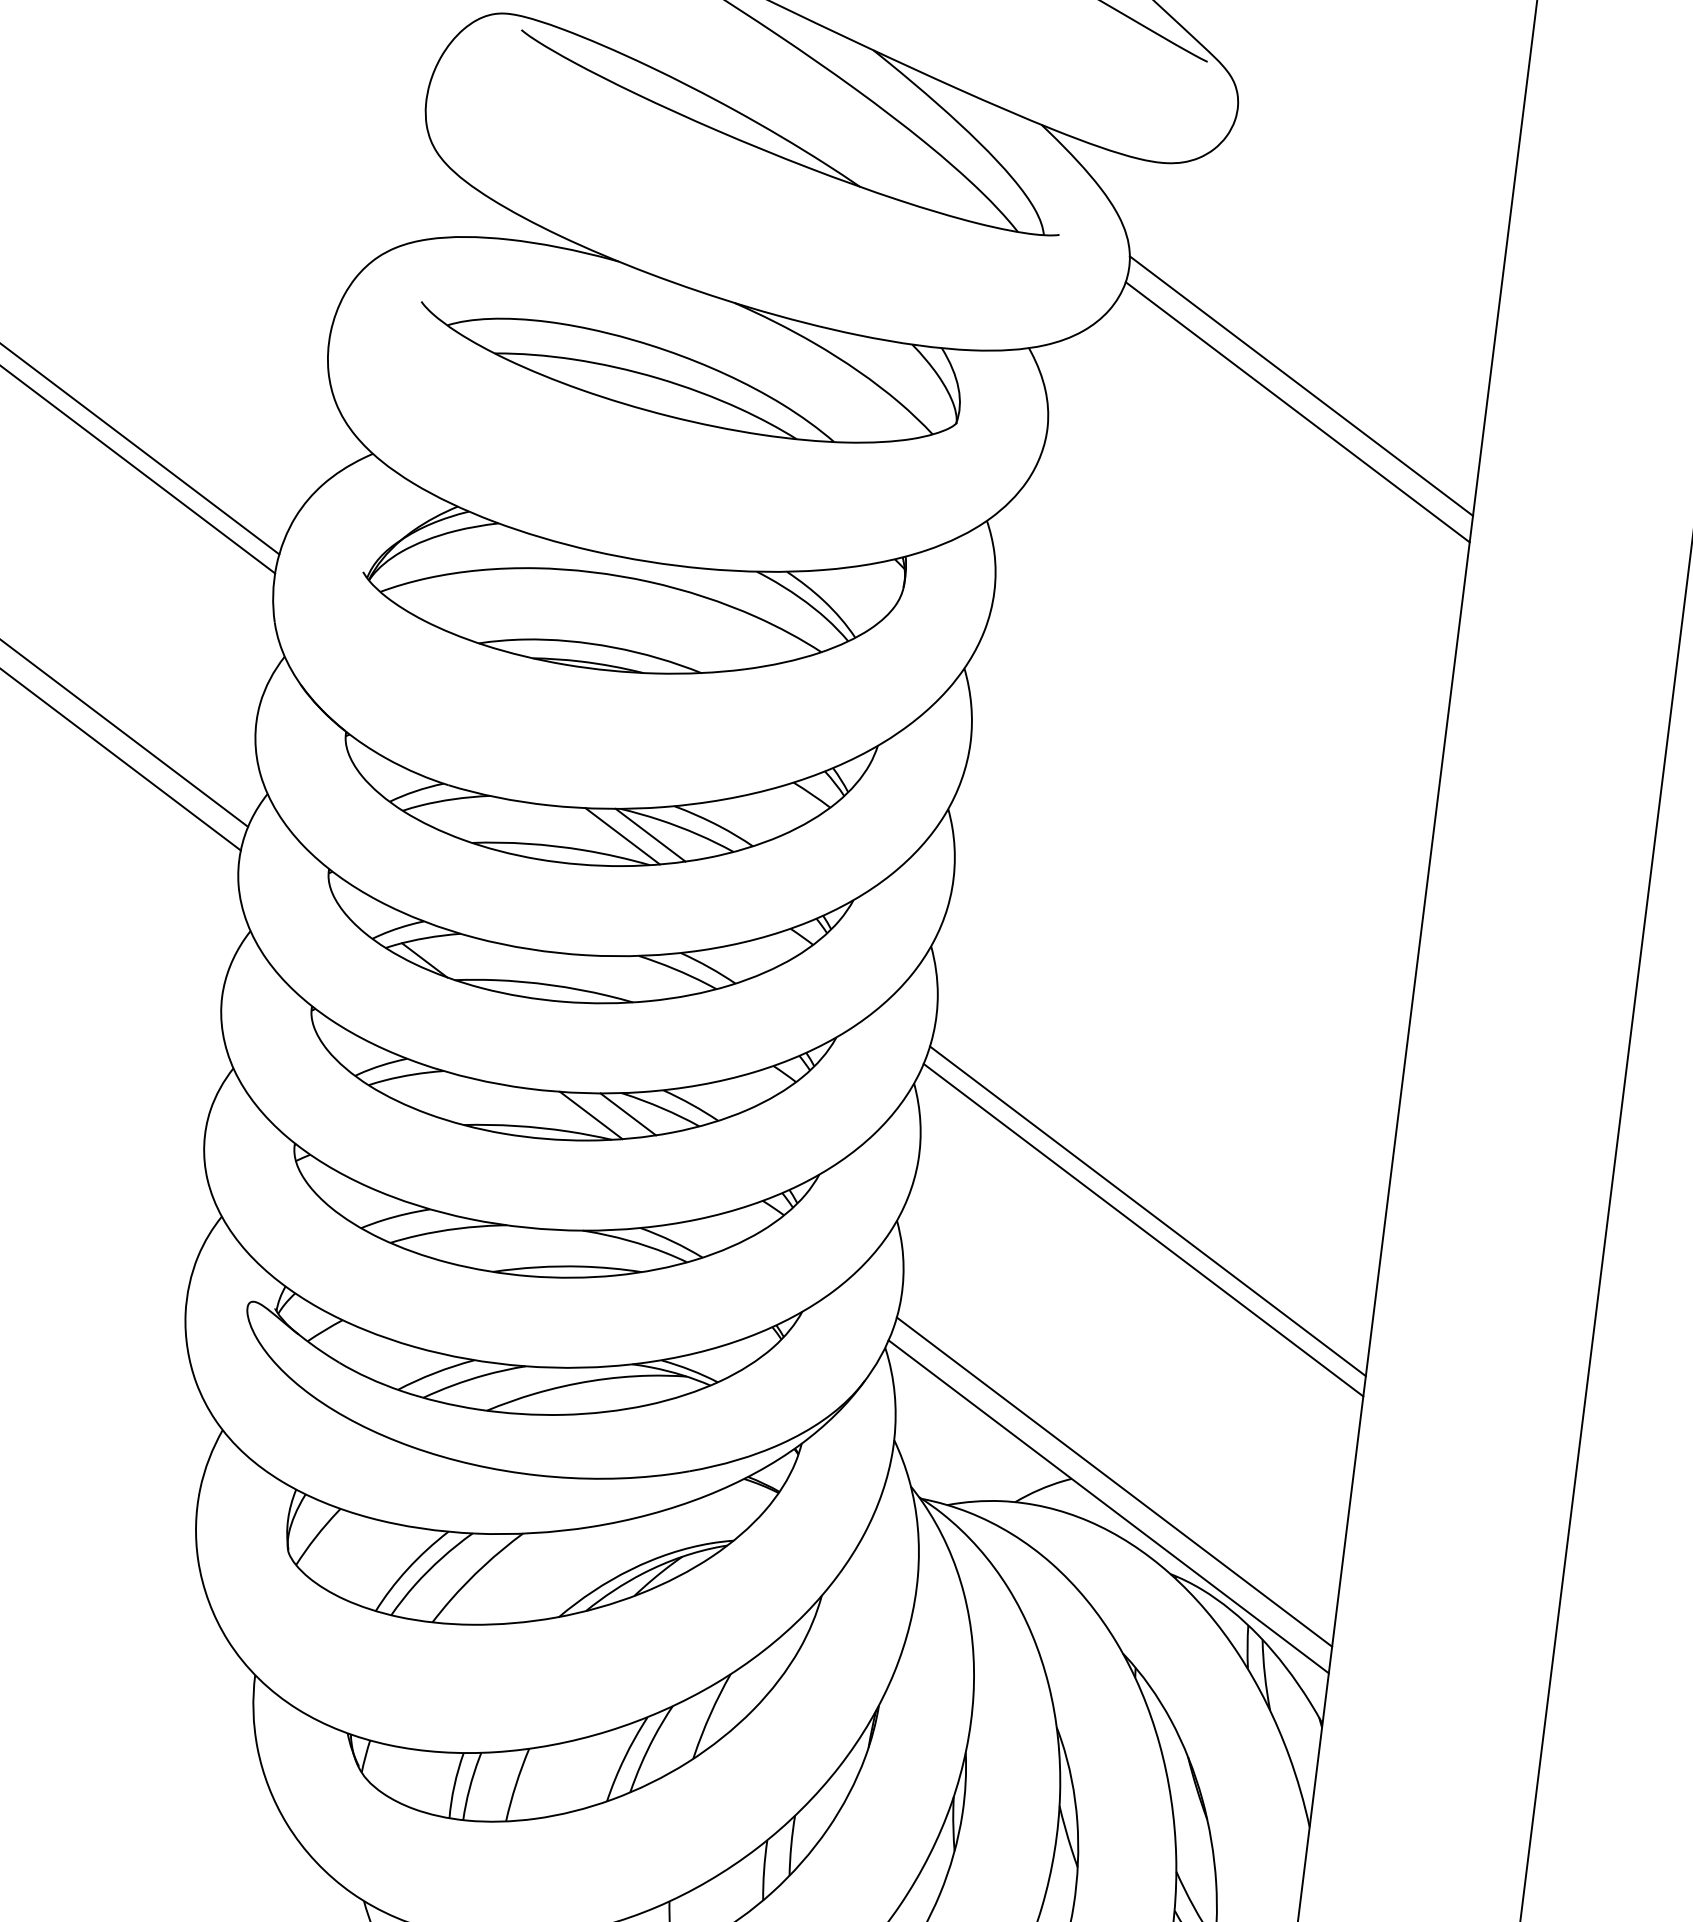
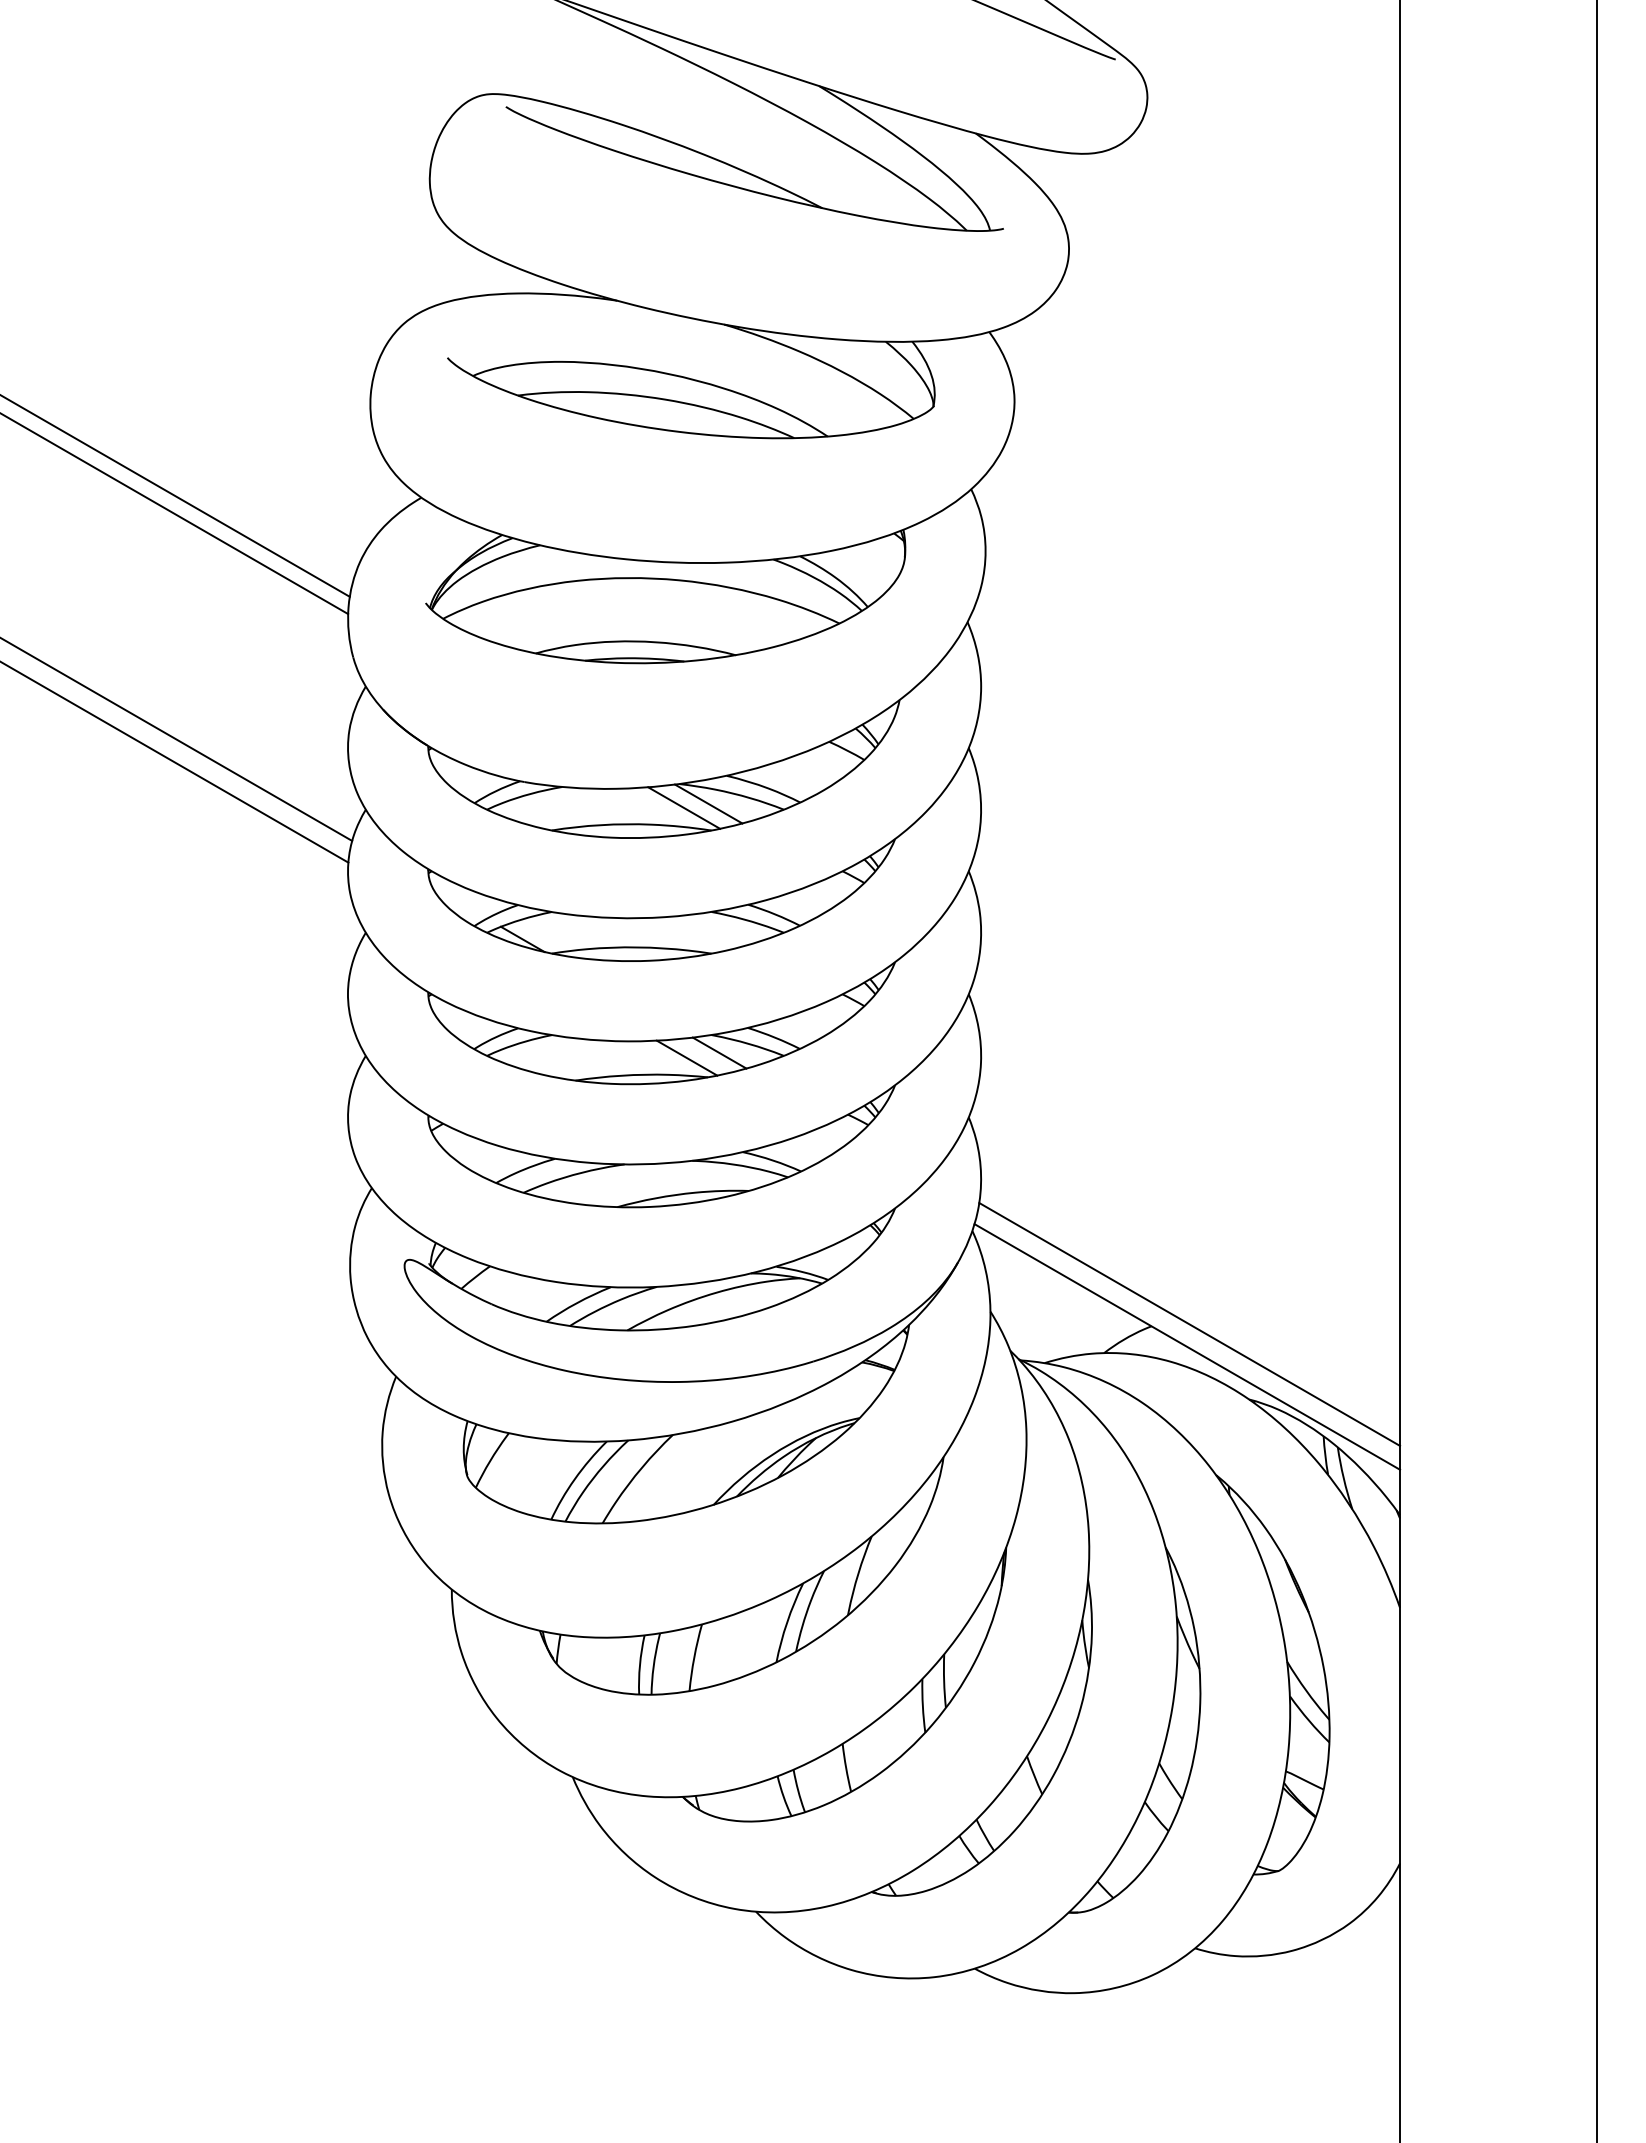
line: (1301, 385) -> (1234, 335), removed
line: (1297, 412) -> (1233, 359), removed
line: (1148, 1211) -> (1189, 1081), removed
line: (1143, 1229) -> (1187, 1098), removed

